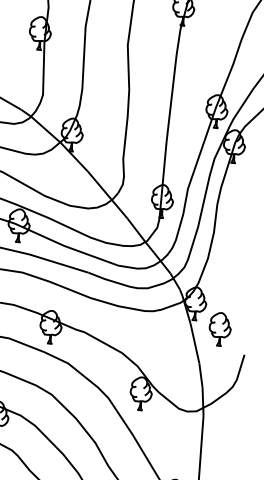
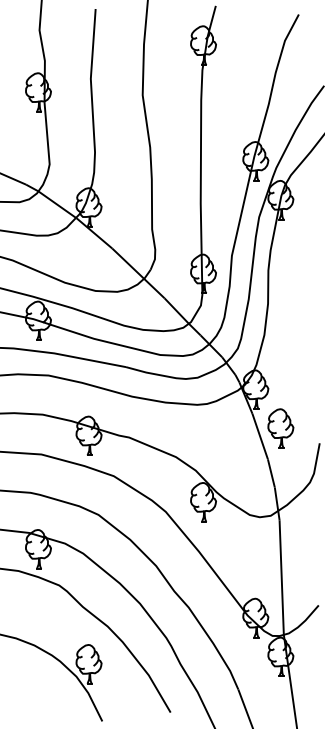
part: (219, 329) -> (280, 428), moved

